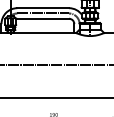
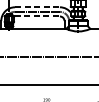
line: (43, 8) -> (37, 7), solid -> dashed
line: (43, 18) -> (37, 16), solid -> dashed

